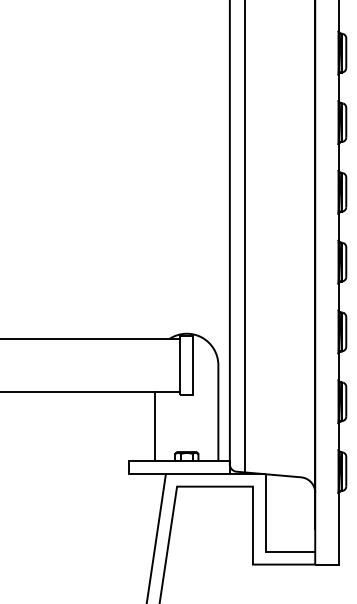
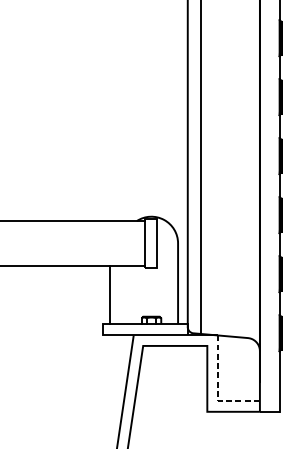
line: (155, 425) -> (110, 294), moved
line: (265, 538) -> (217, 389), solid -> dashed

